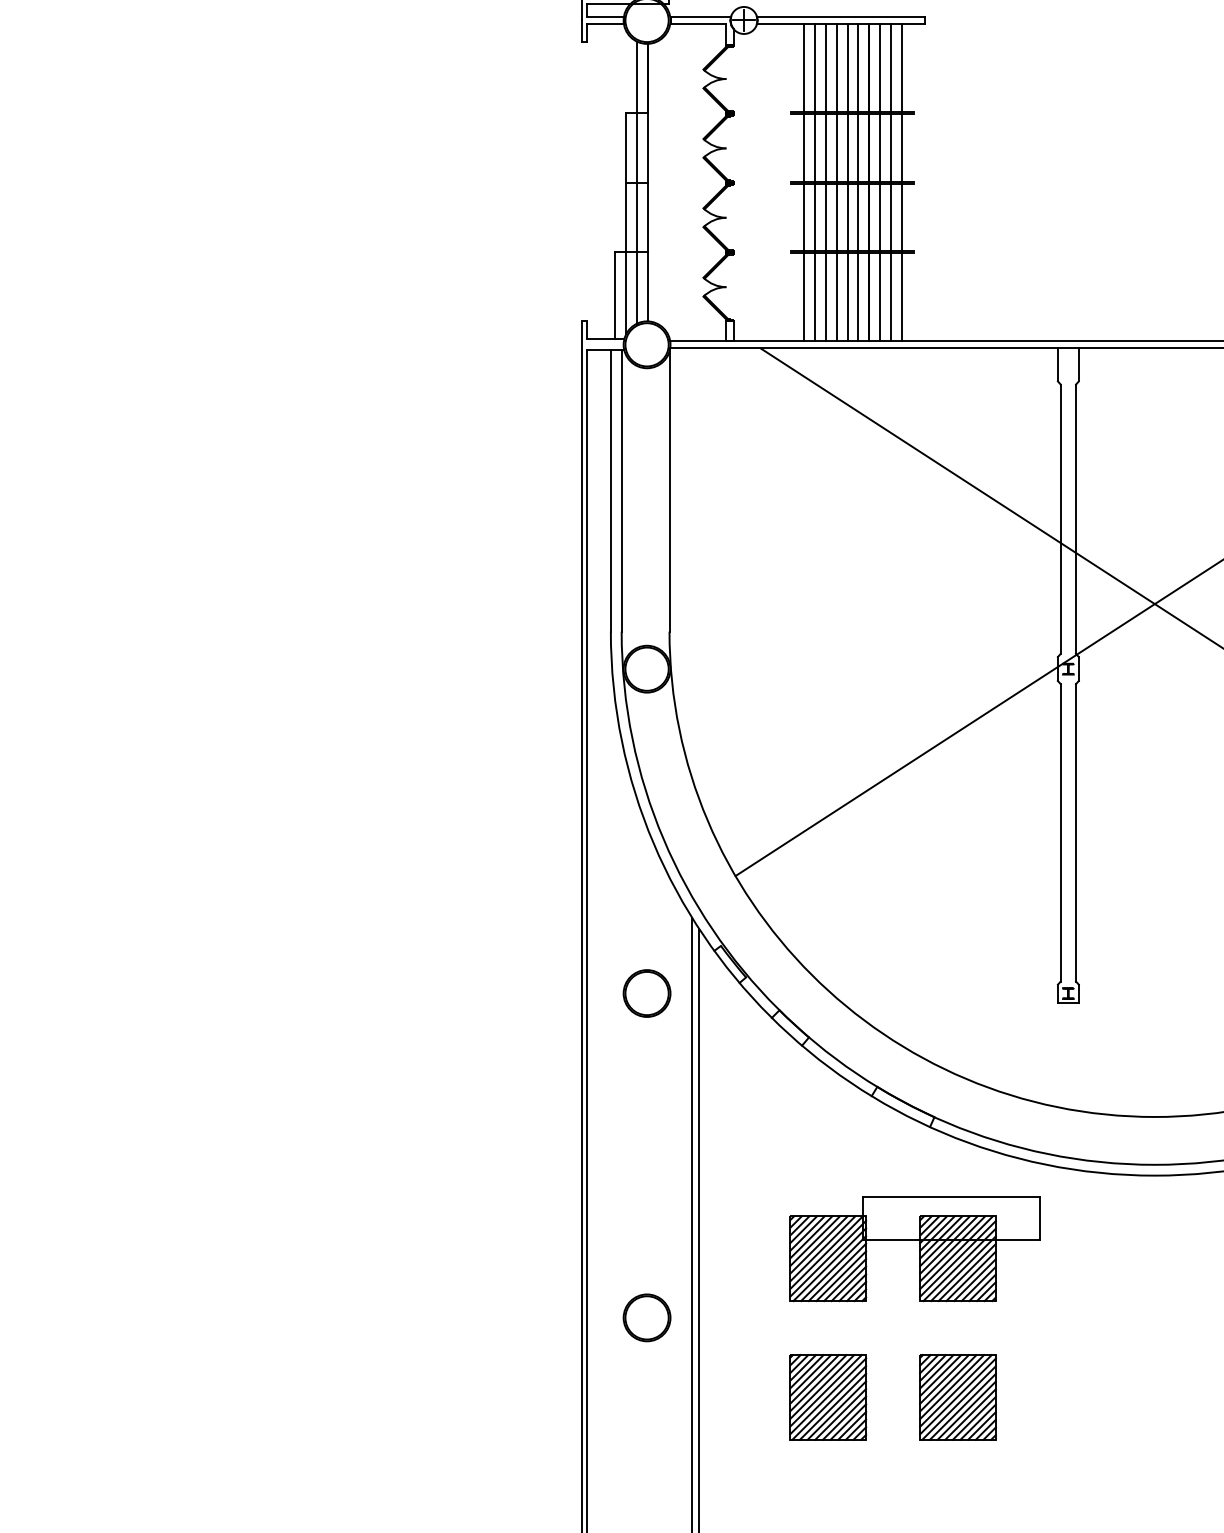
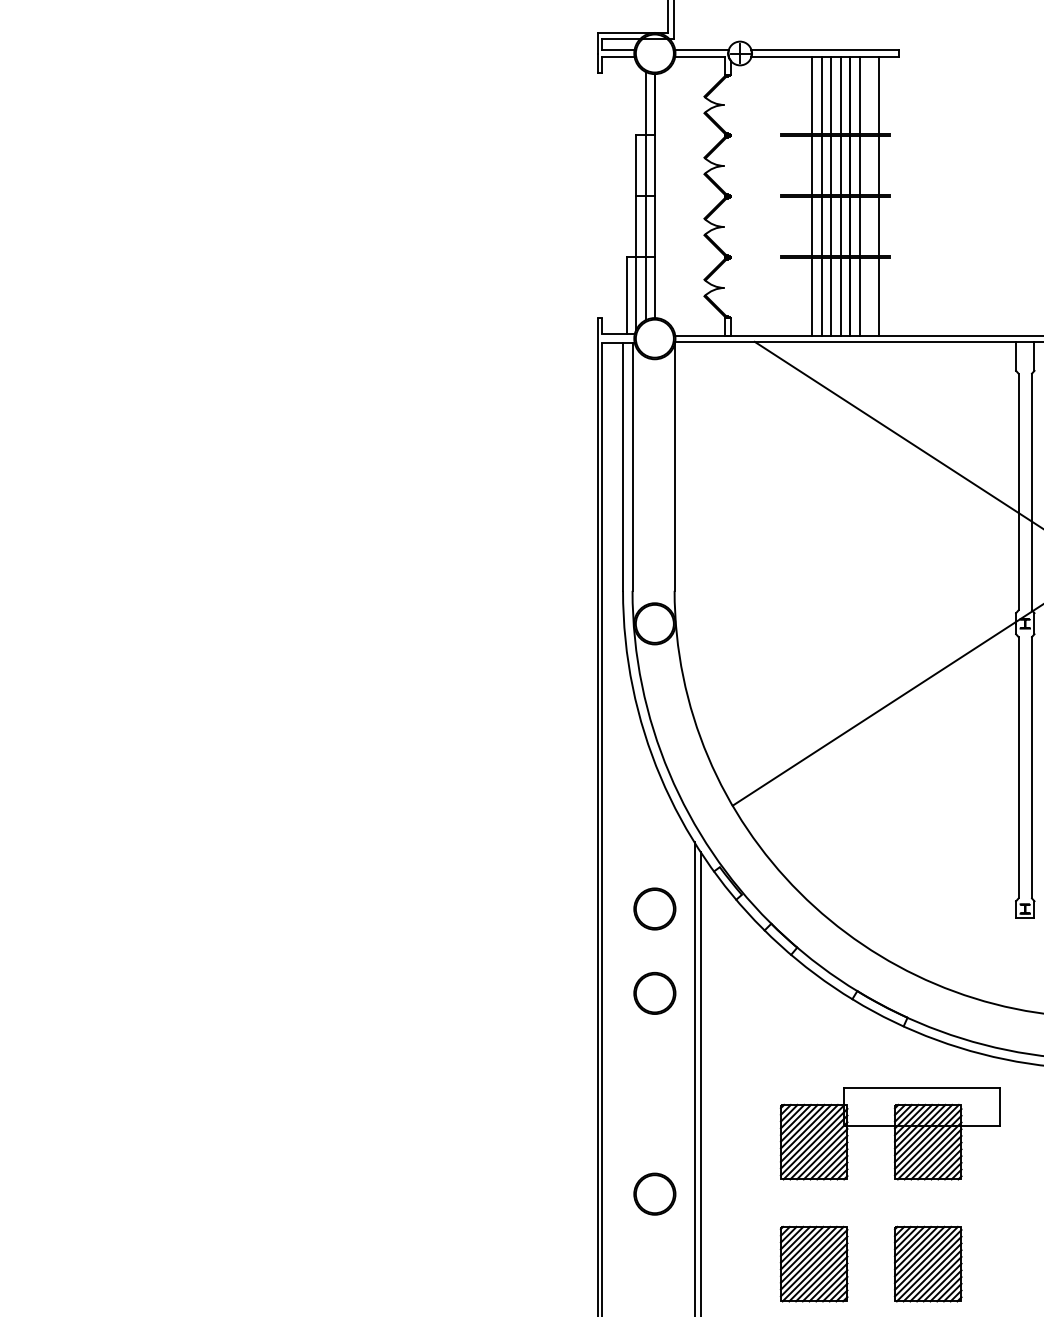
line: (804, 182) -> (793, 195), removed
line: (815, 182) -> (802, 195), removed
line: (890, 182) -> (868, 195), removed
part: (646, 1089) -> (654, 993), added

